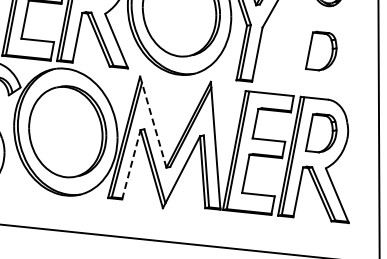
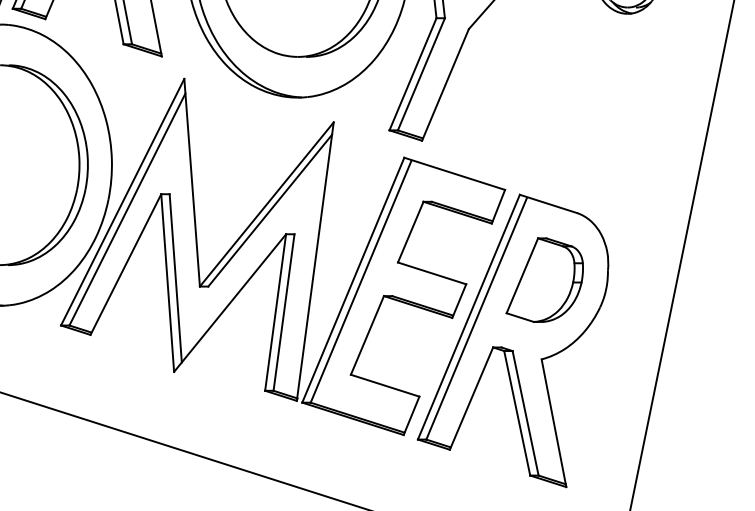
part: (320, 50) -> (582, 104), removed
line: (153, 121) -> (192, 181), dashed -> solid
line: (131, 164) -> (126, 264), dashed -> solid

